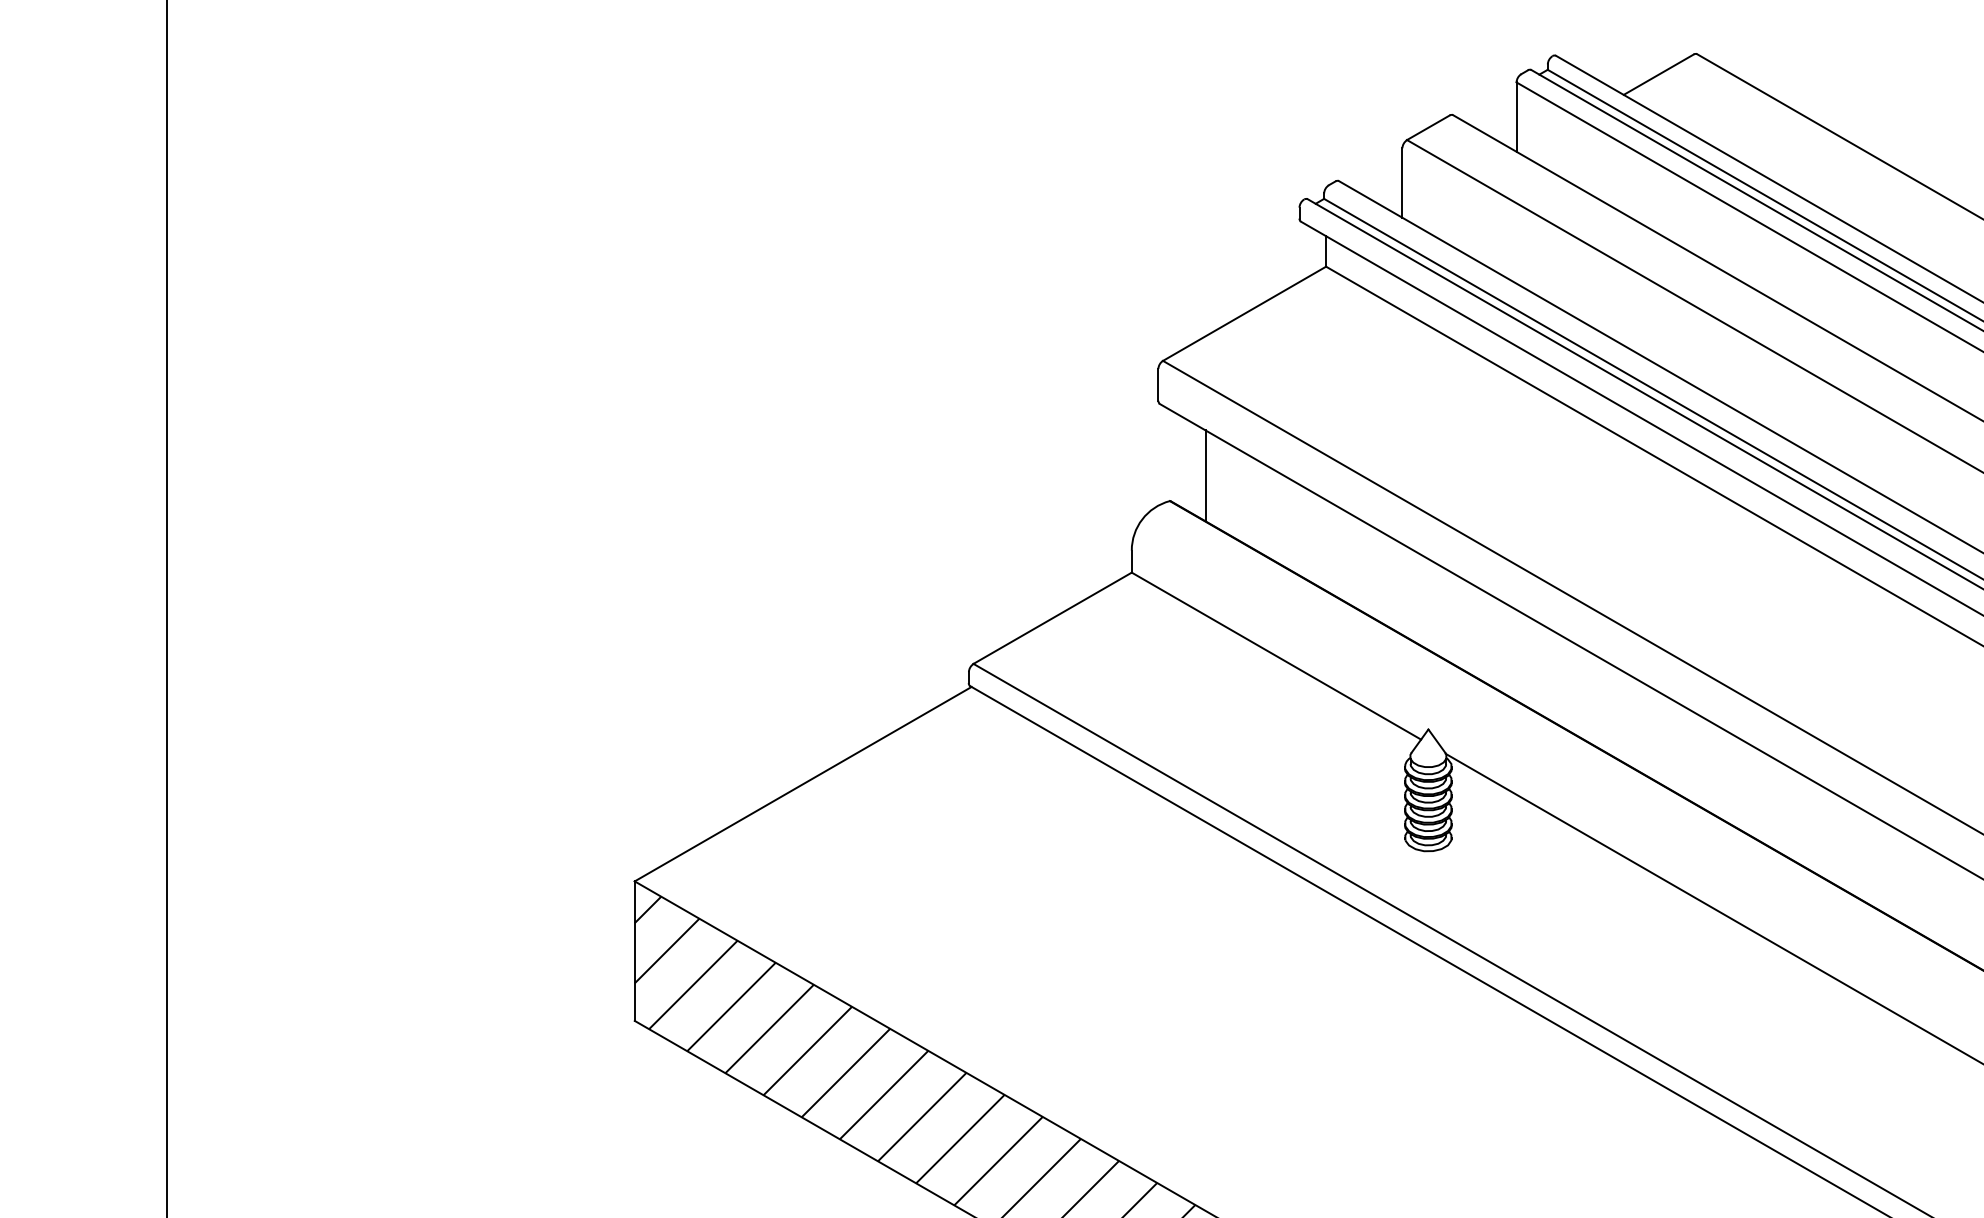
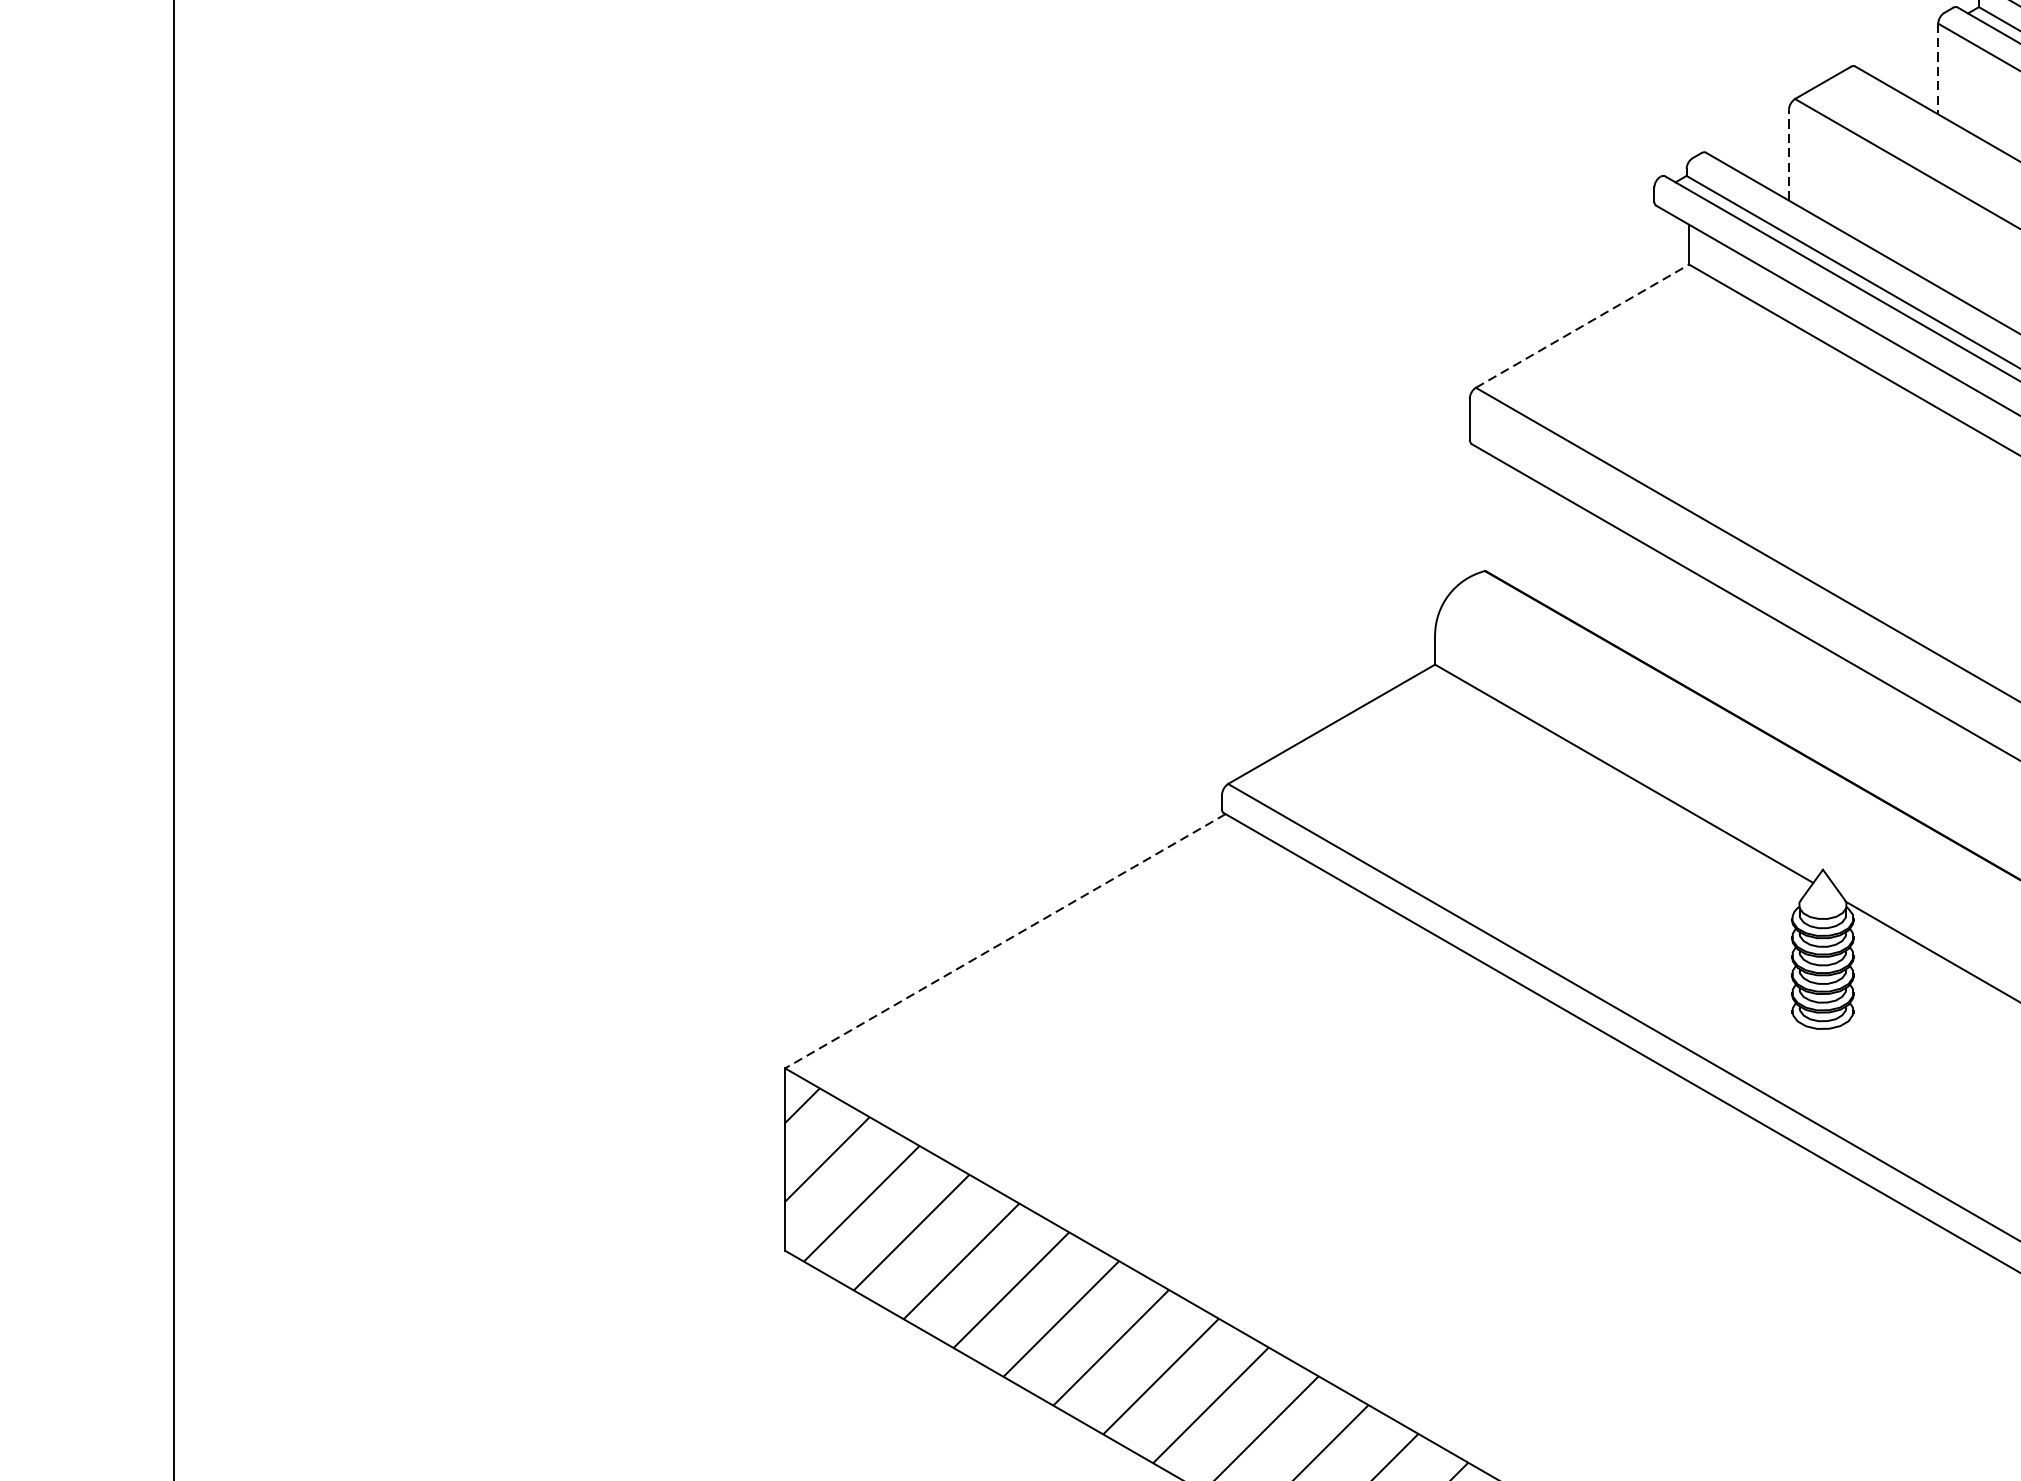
line: (1516, 117) -> (1938, 69), solid -> dashed
line: (1402, 183) -> (1789, 155), solid -> dashed
line: (1245, 313) -> (1583, 325), solid -> dashed
line: (1205, 475) -> (1531, 537), removed
line: (802, 784) -> (1004, 941), solid -> dashed

